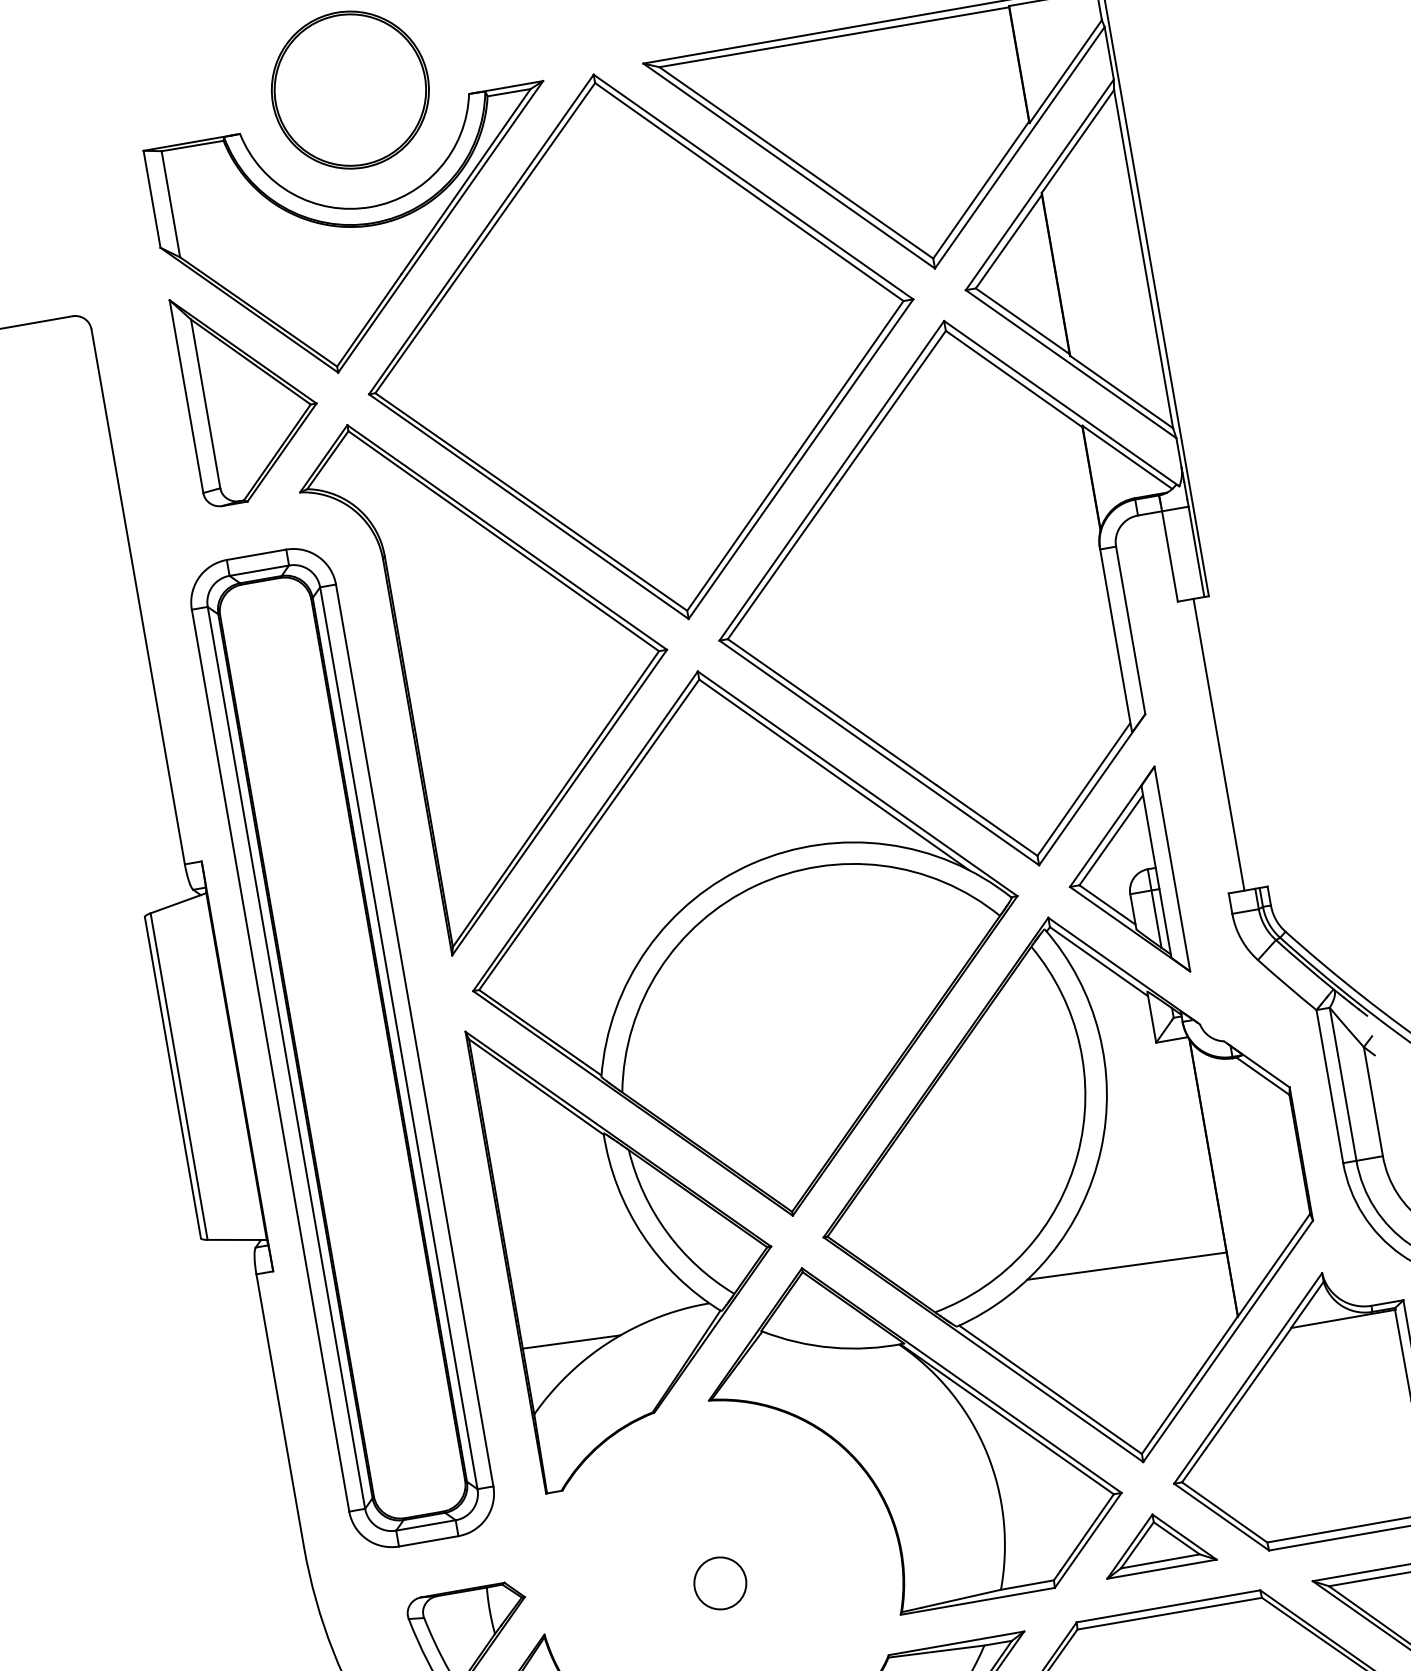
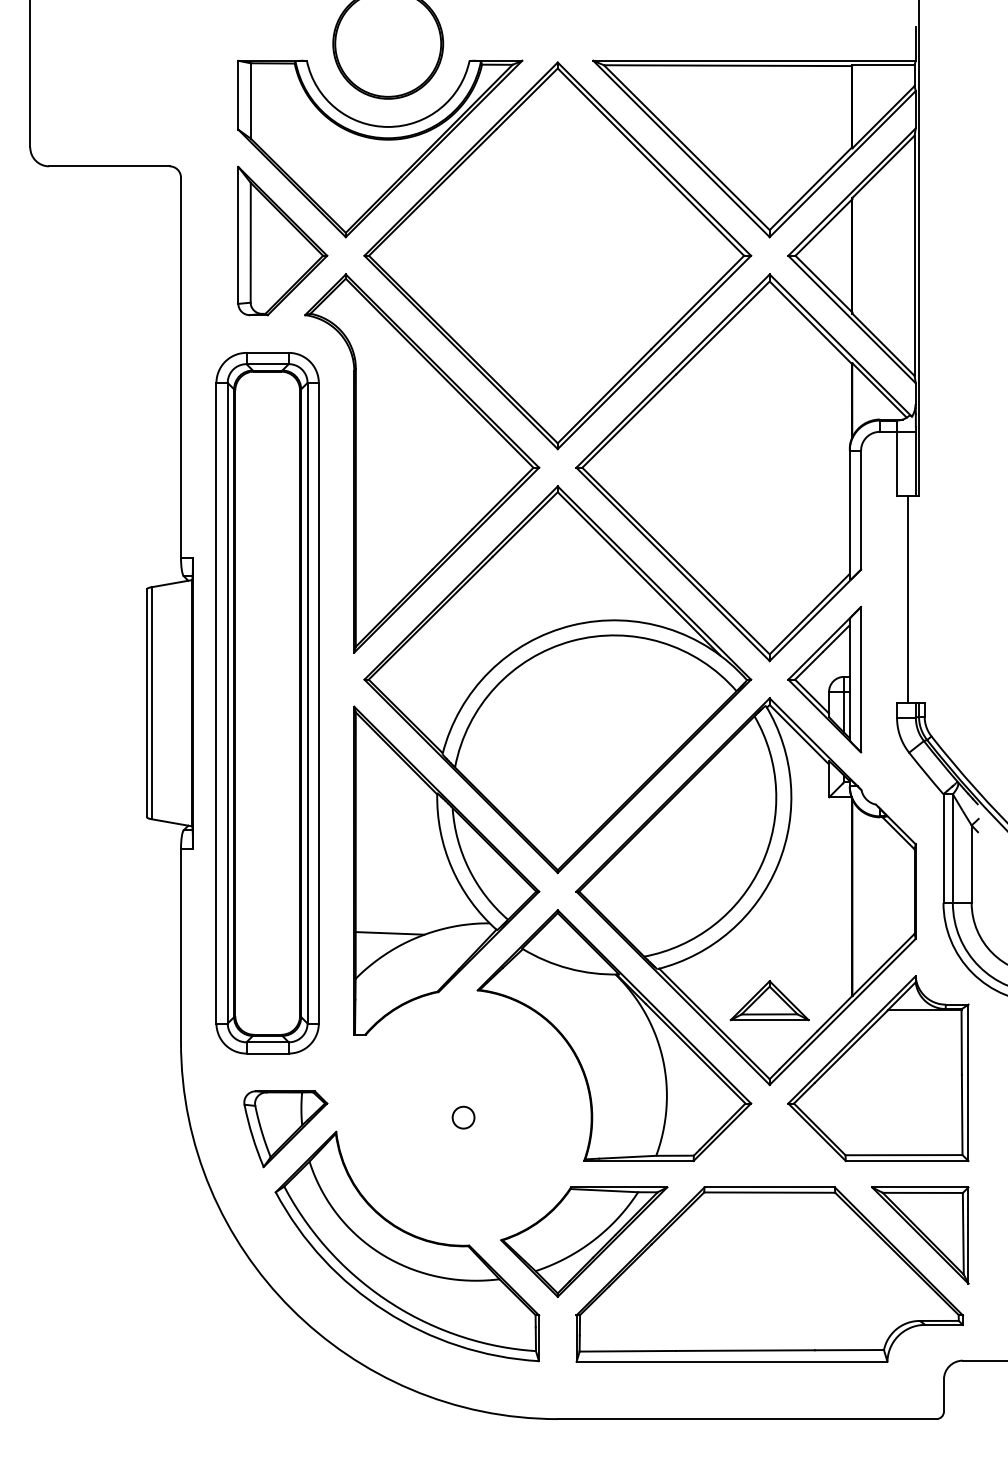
line: (1126, 1265) -> (781, 947), removed
part: (1156, 1541) -> (769, 1000), moved
circle: (720, 1583) -> (463, 1117), size x0.6

